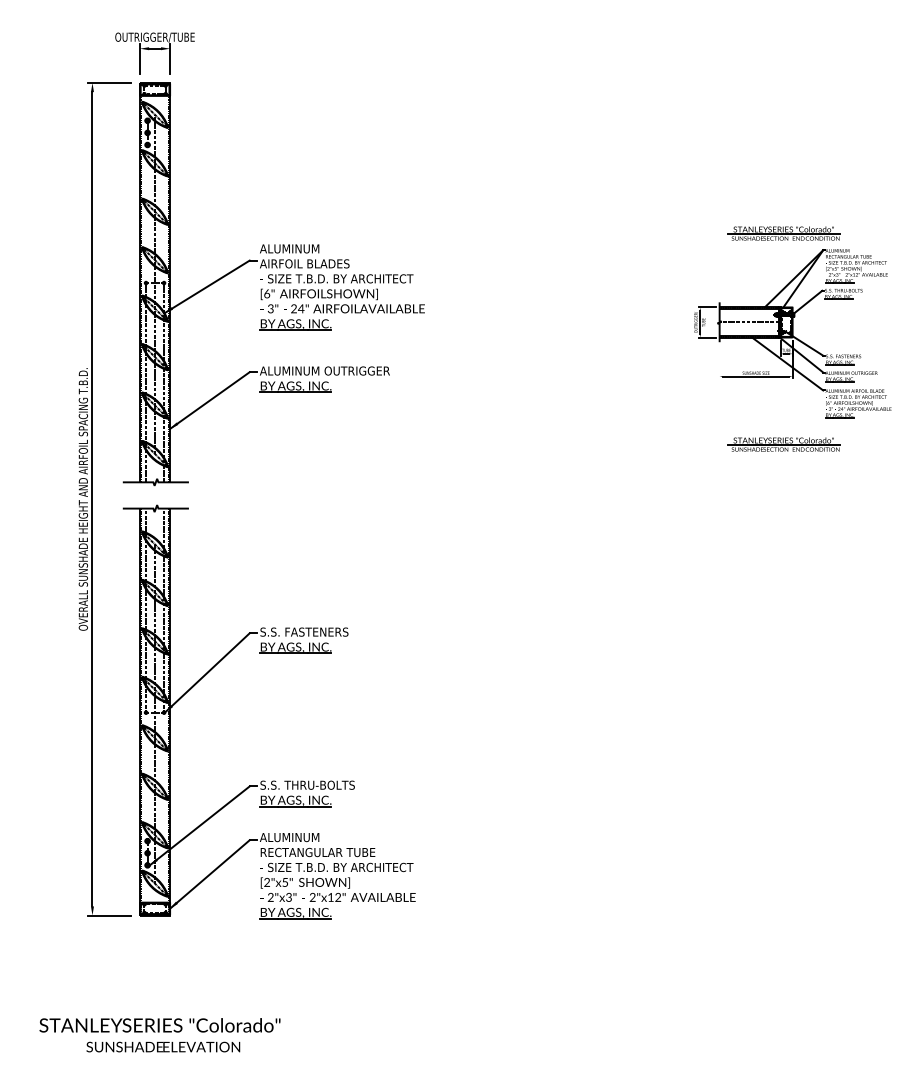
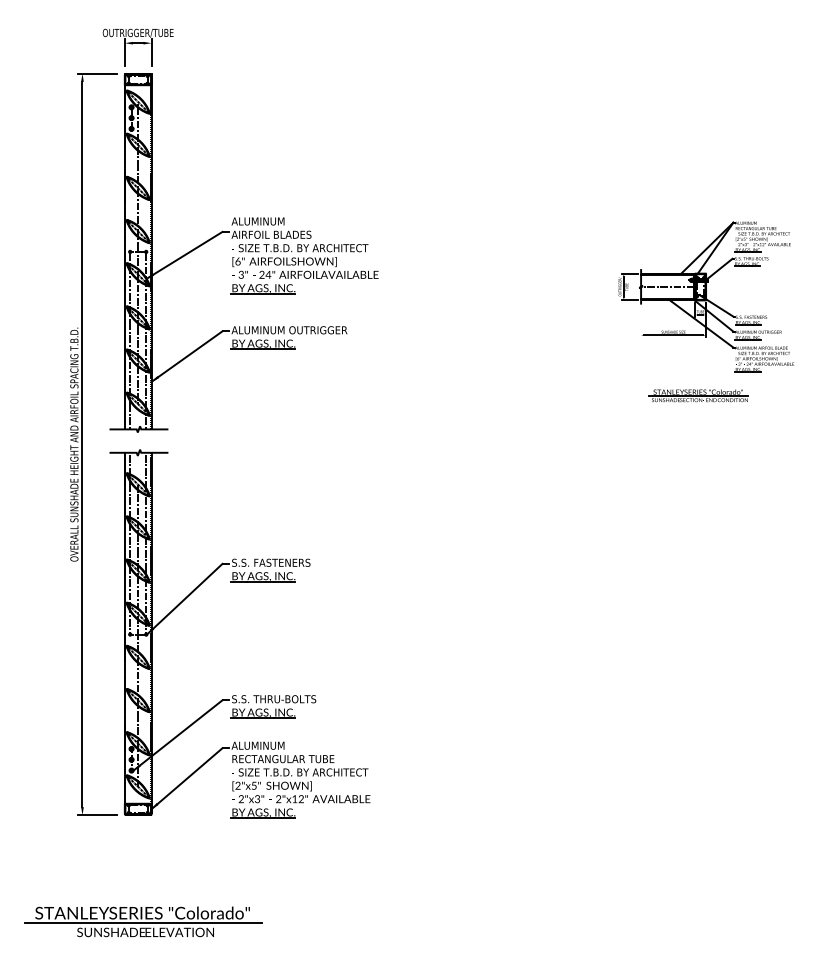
part: (783, 233) -> (697, 207), removed
line: (160, 1036) -> (143, 923), added

